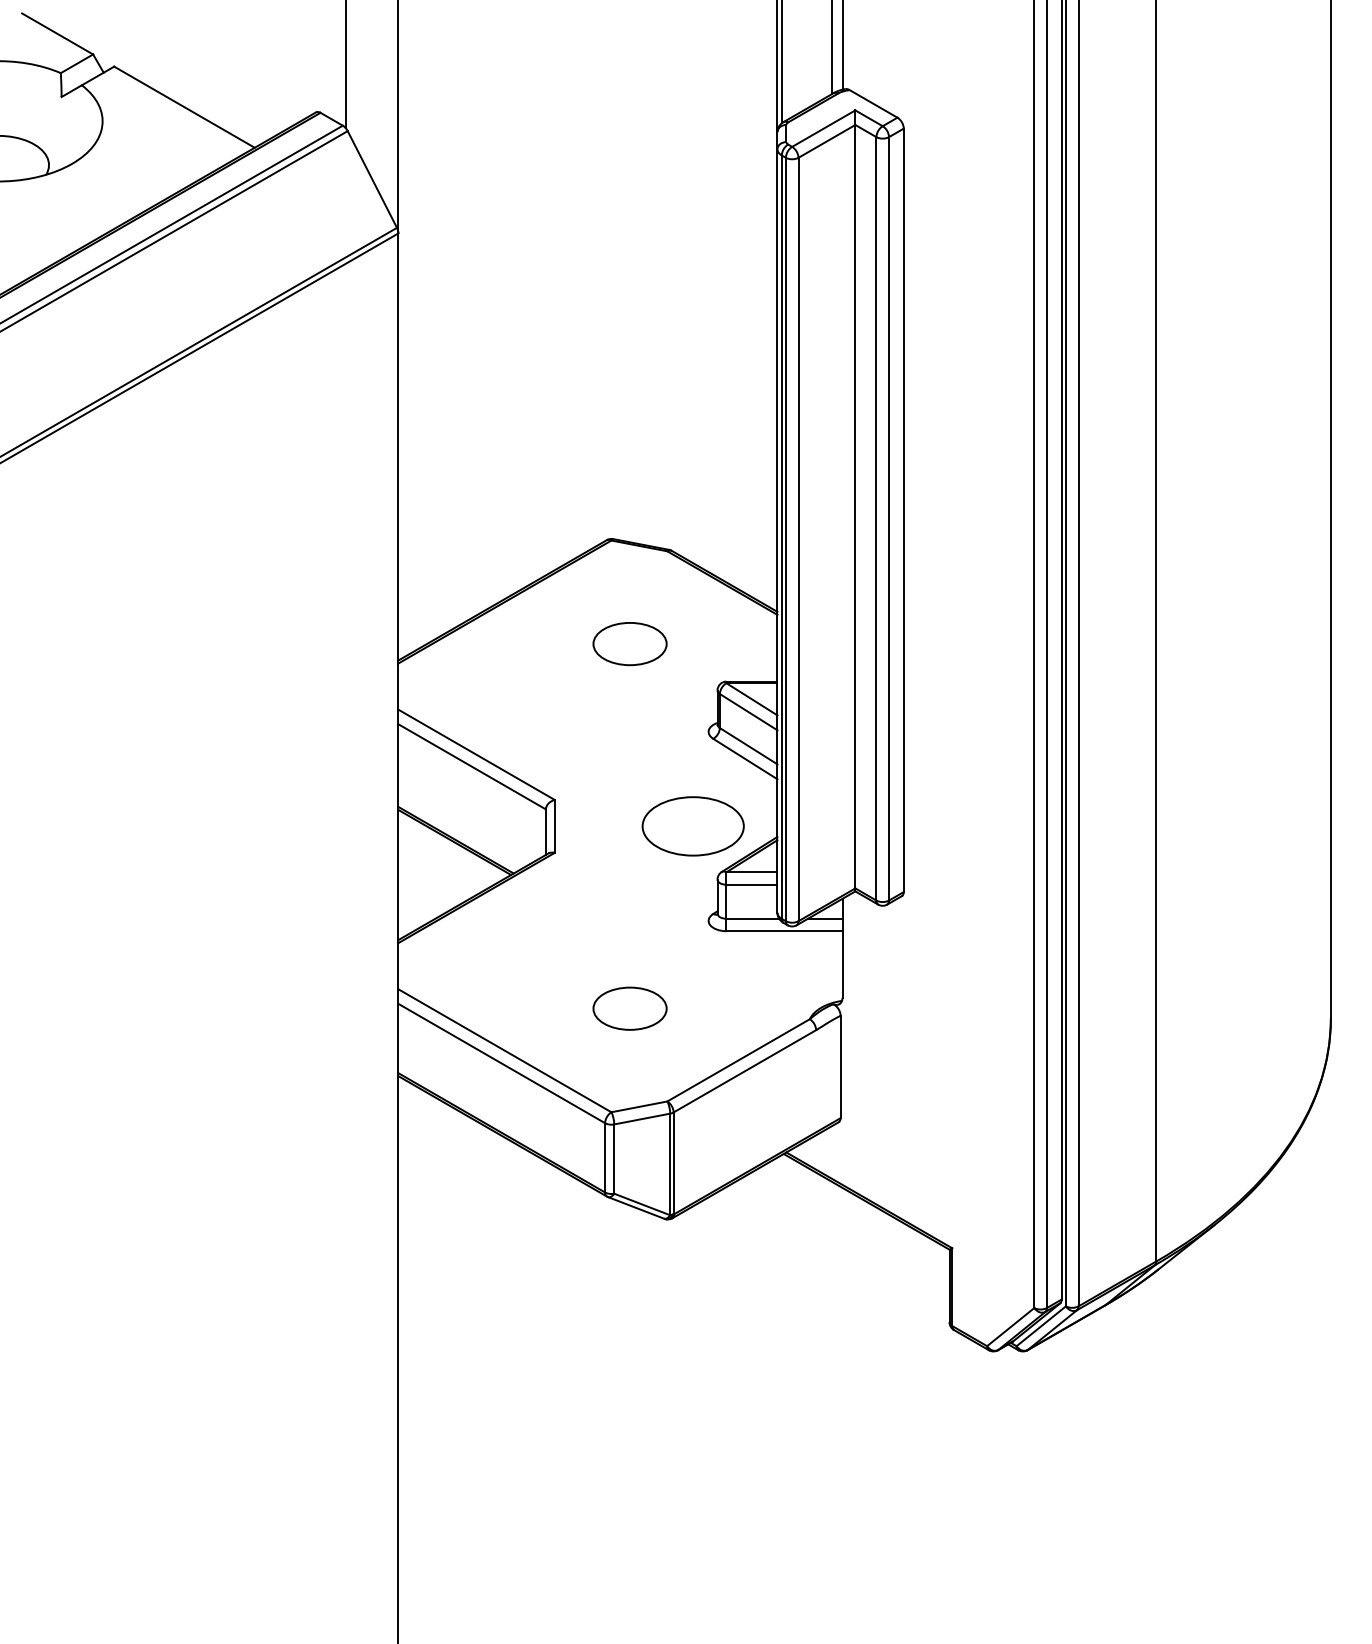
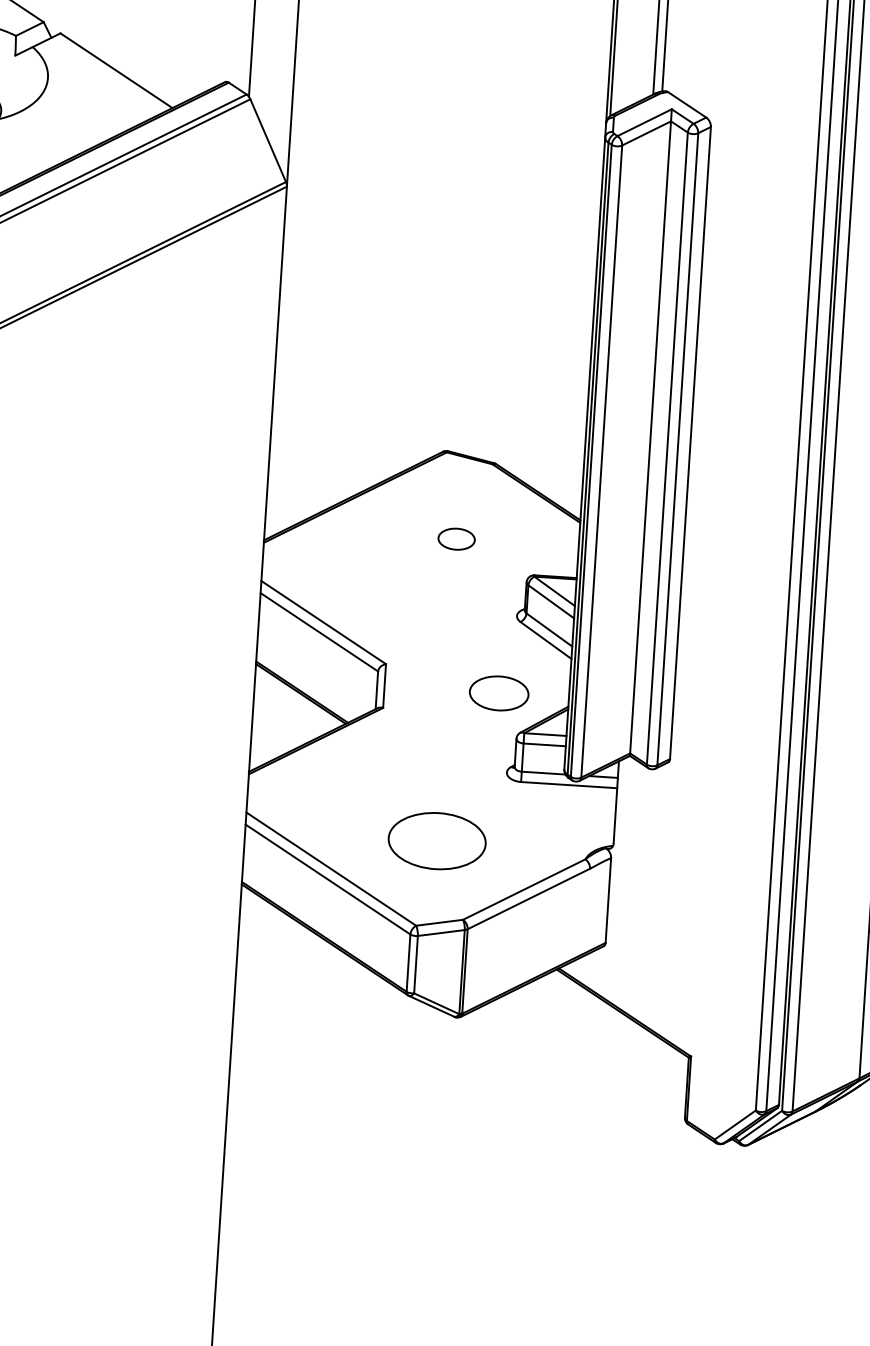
part: (629, 644) -> (456, 539), size x0.6
part: (692, 826) -> (498, 693), size x0.7
part: (629, 1008) -> (436, 840), size x1.6

